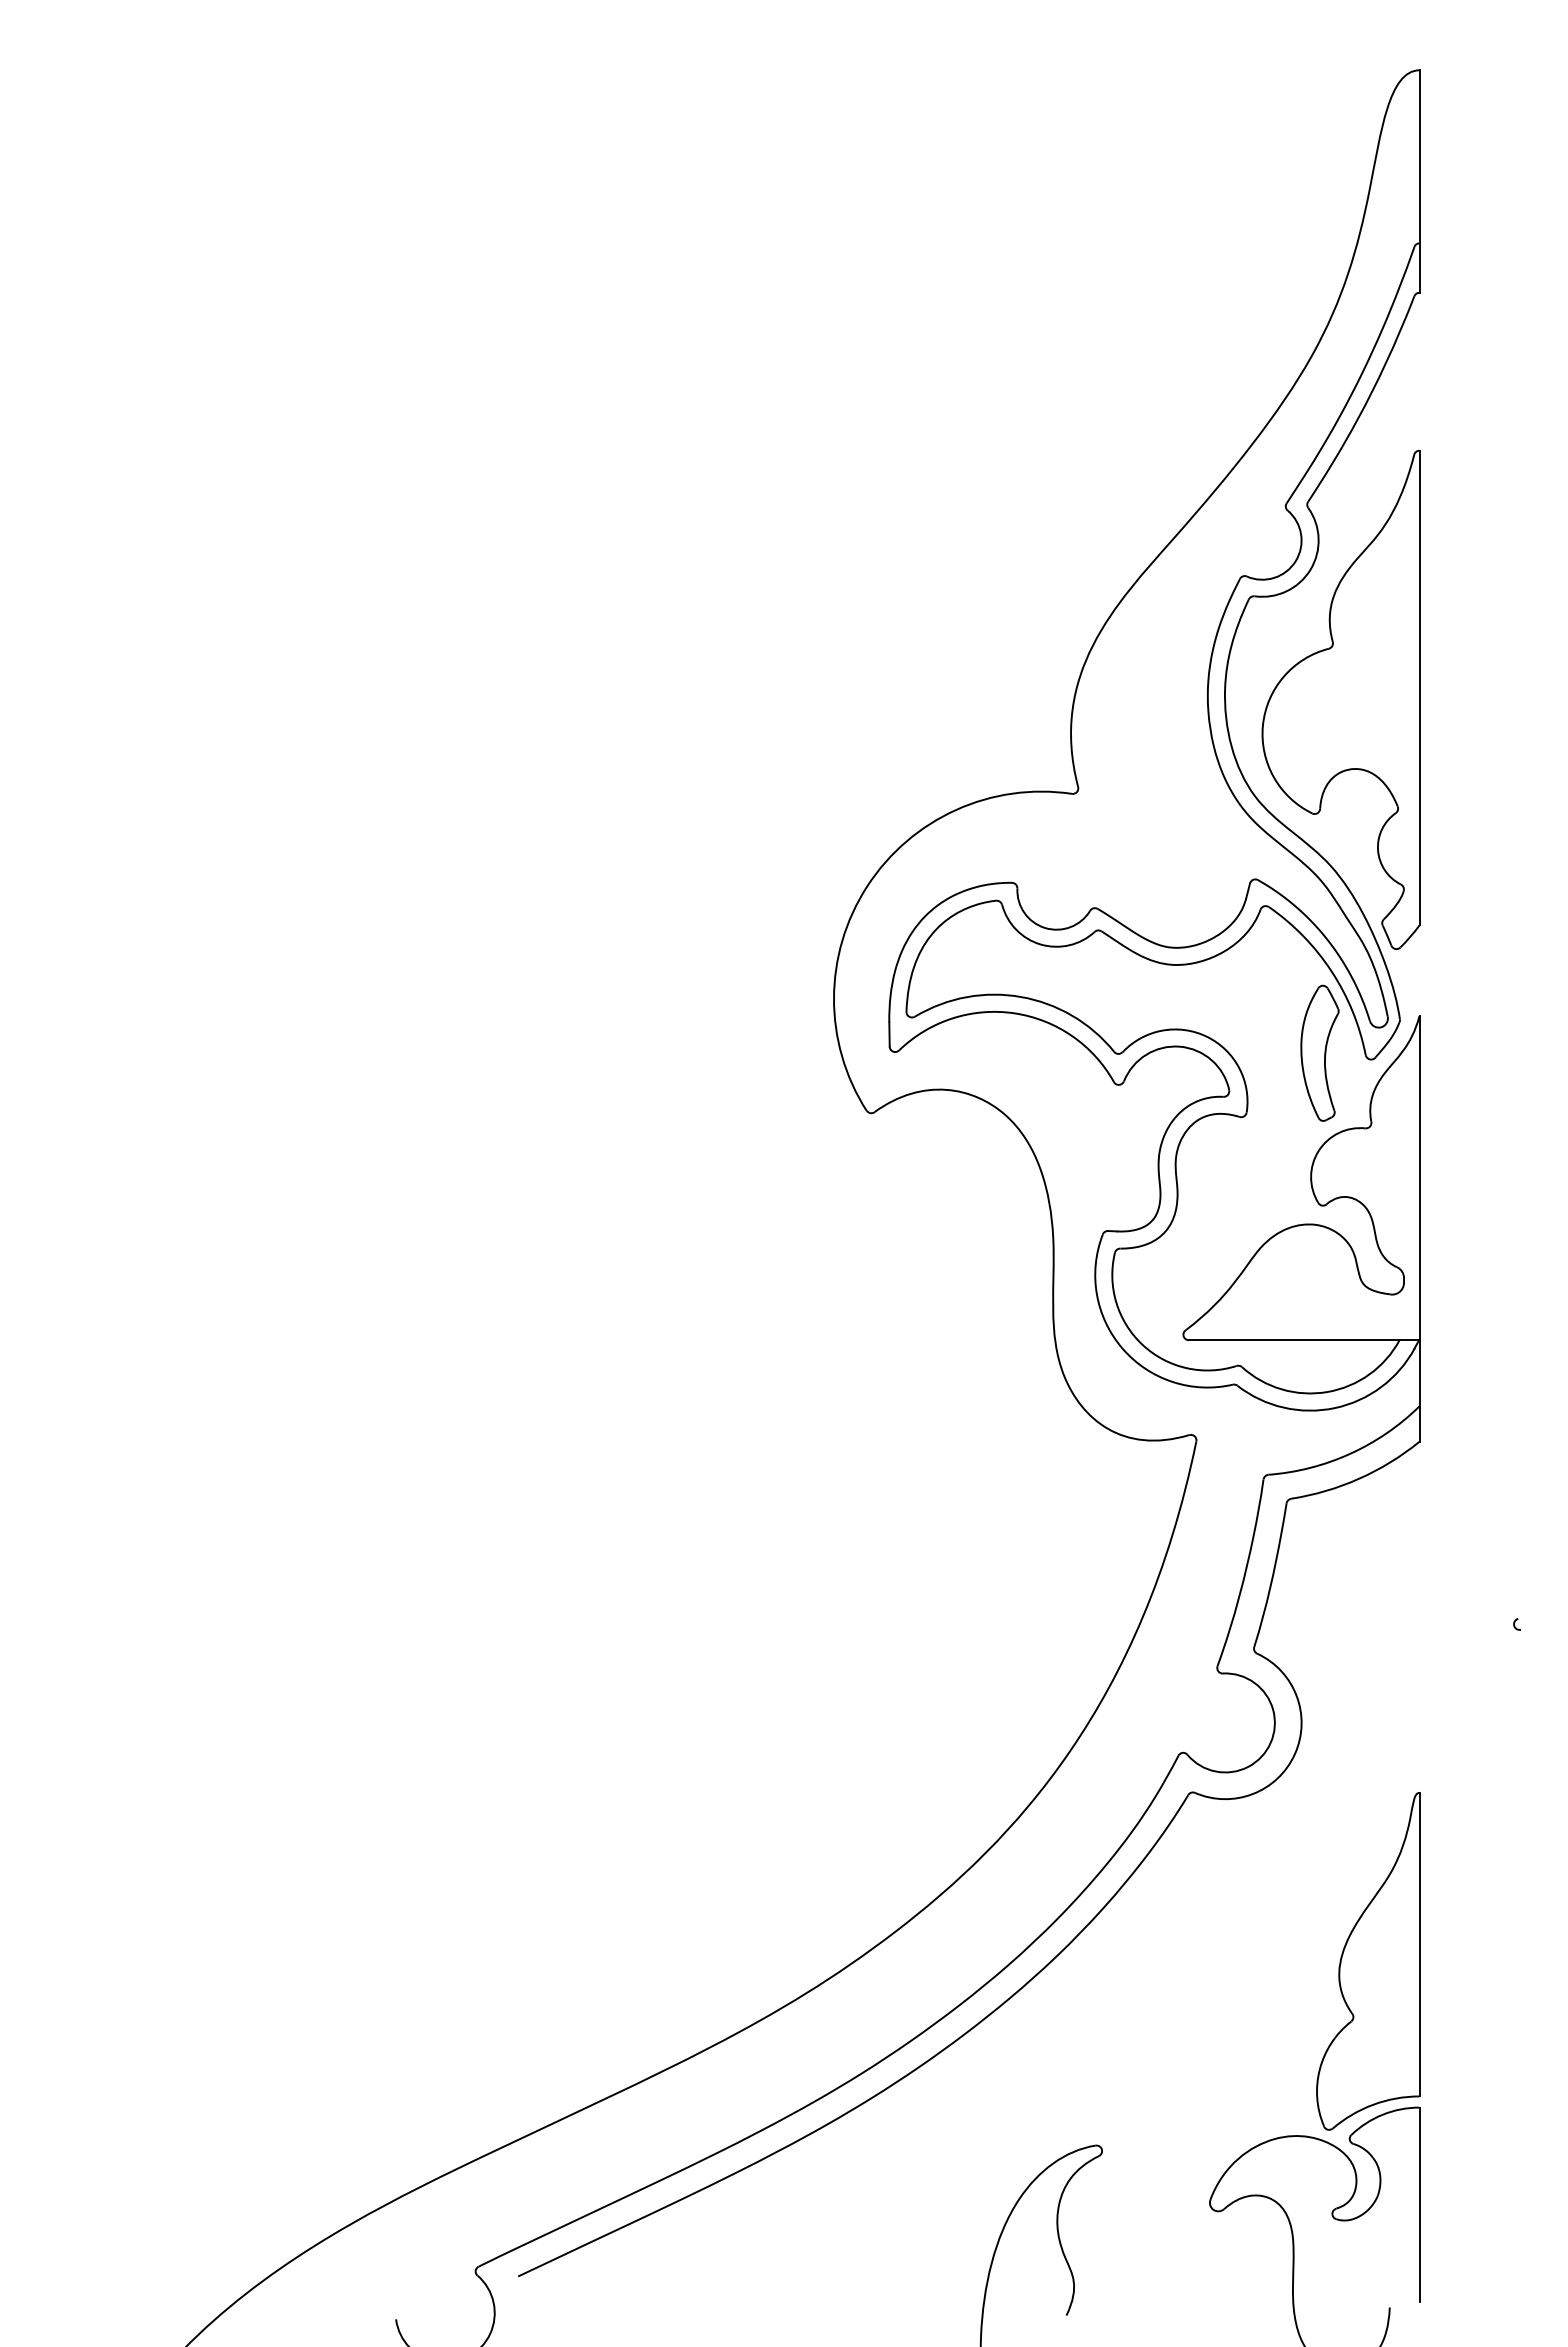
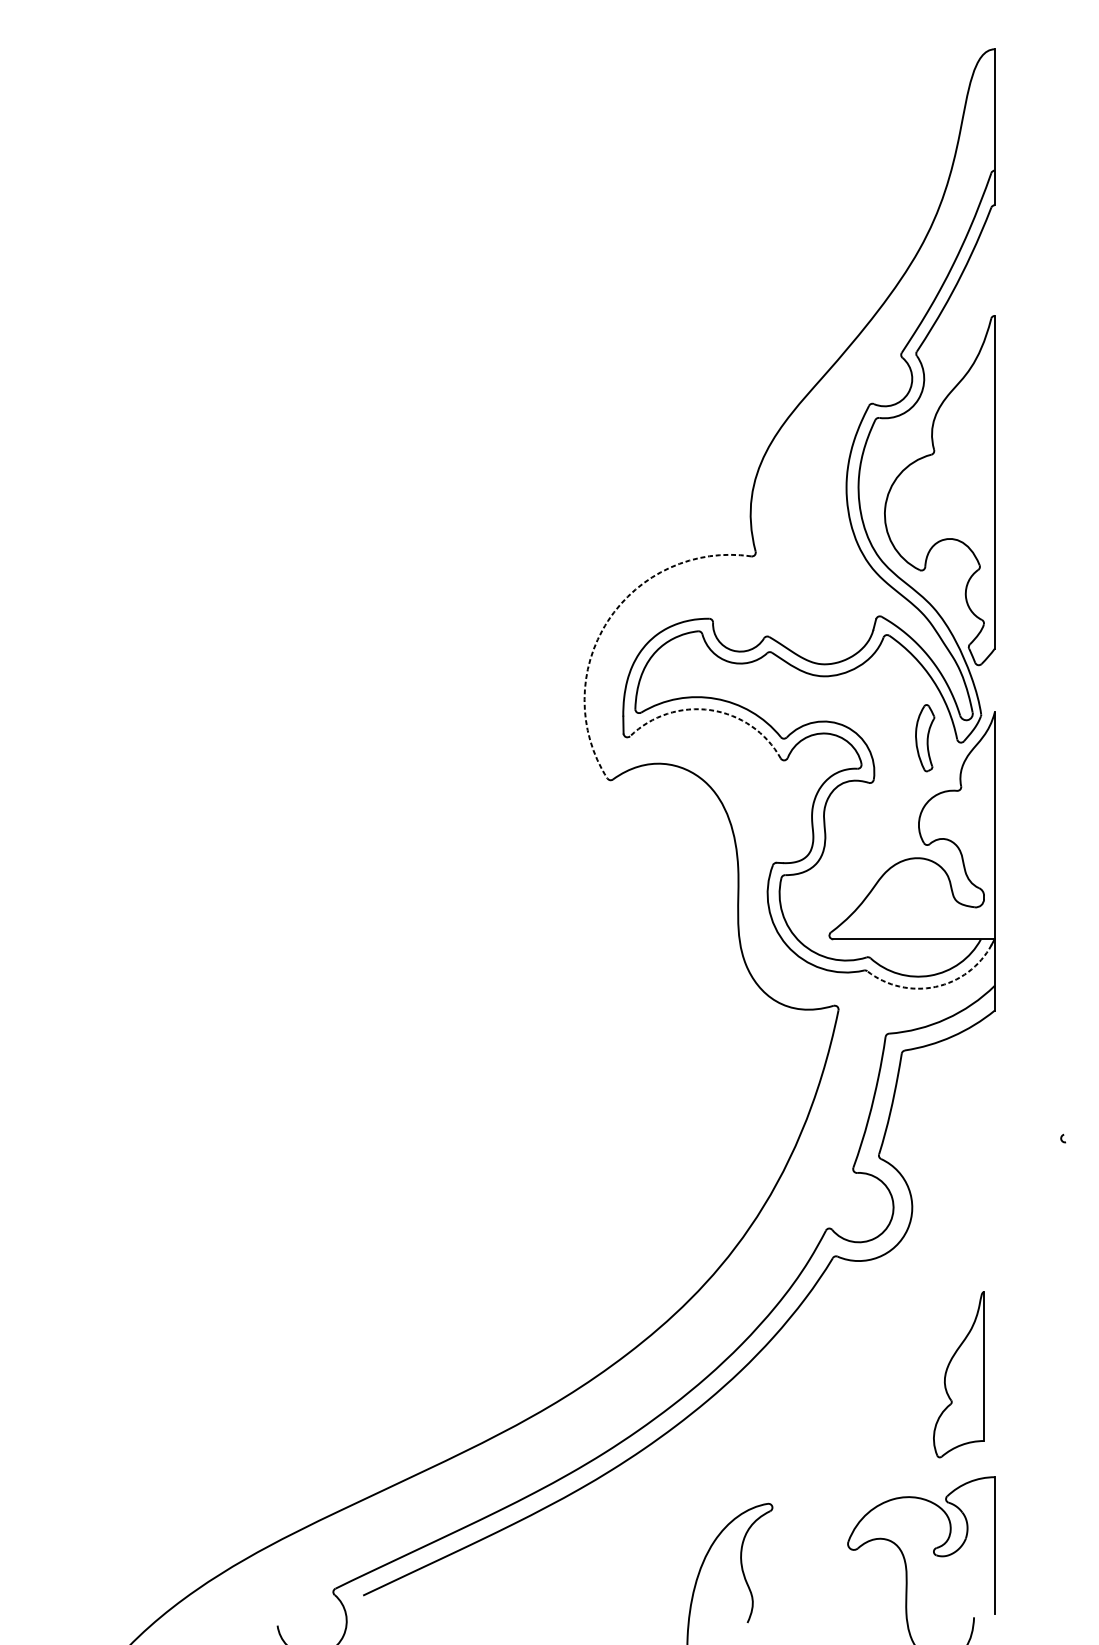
arc: (867, 886) -> (608, 621), solid -> dashed
arc: (1014, 1013) -> (711, 710), solid -> dashed
part: (1319, 1052) -> (924, 737), size x0.7
arc: (1334, 1408) -> (935, 987), solid -> dashed
part: (1368, 1961) -> (959, 1374), size x0.7

